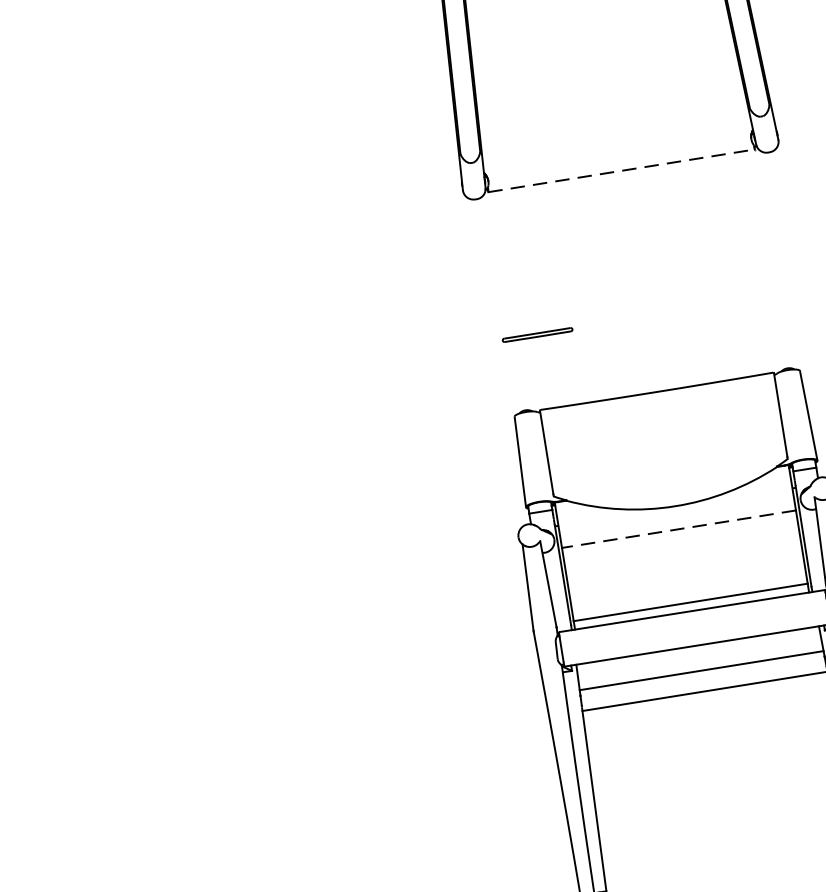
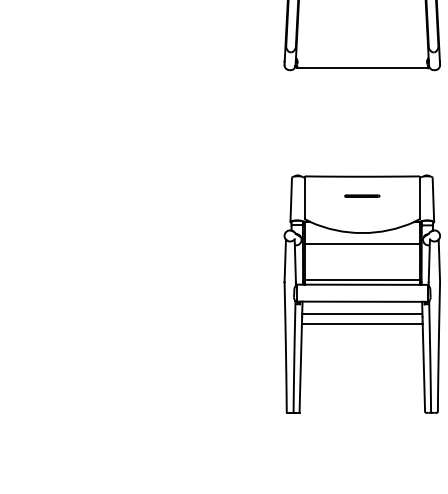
line: (621, 170) -> (362, 67), dashed -> solid
line: (537, 333) -> (362, 195), moved
line: (679, 529) -> (362, 244), dashed -> solid

